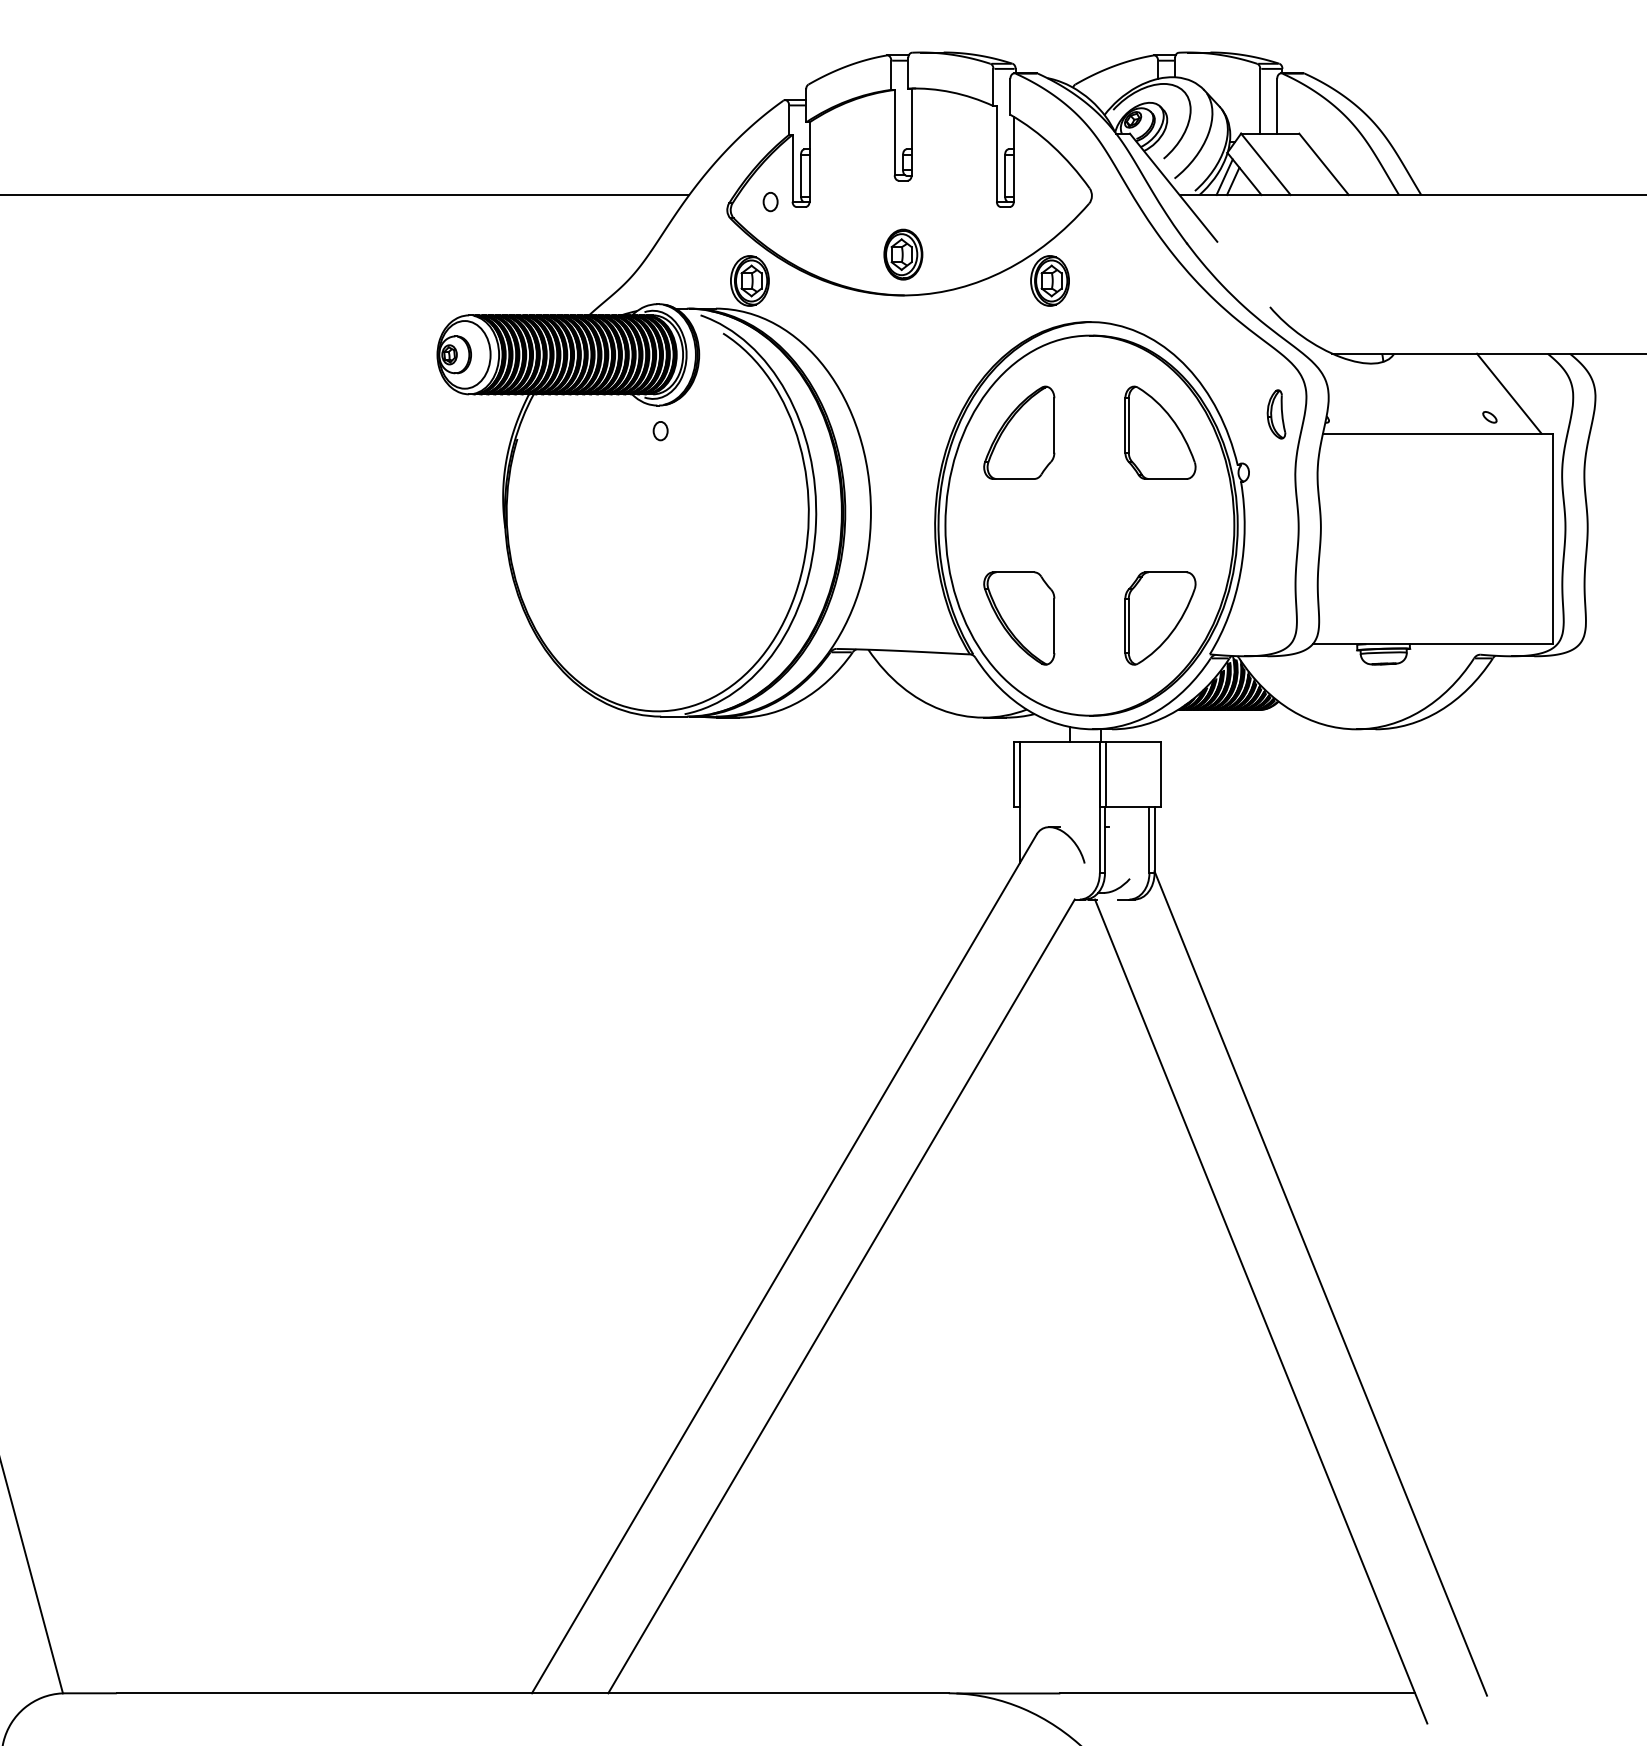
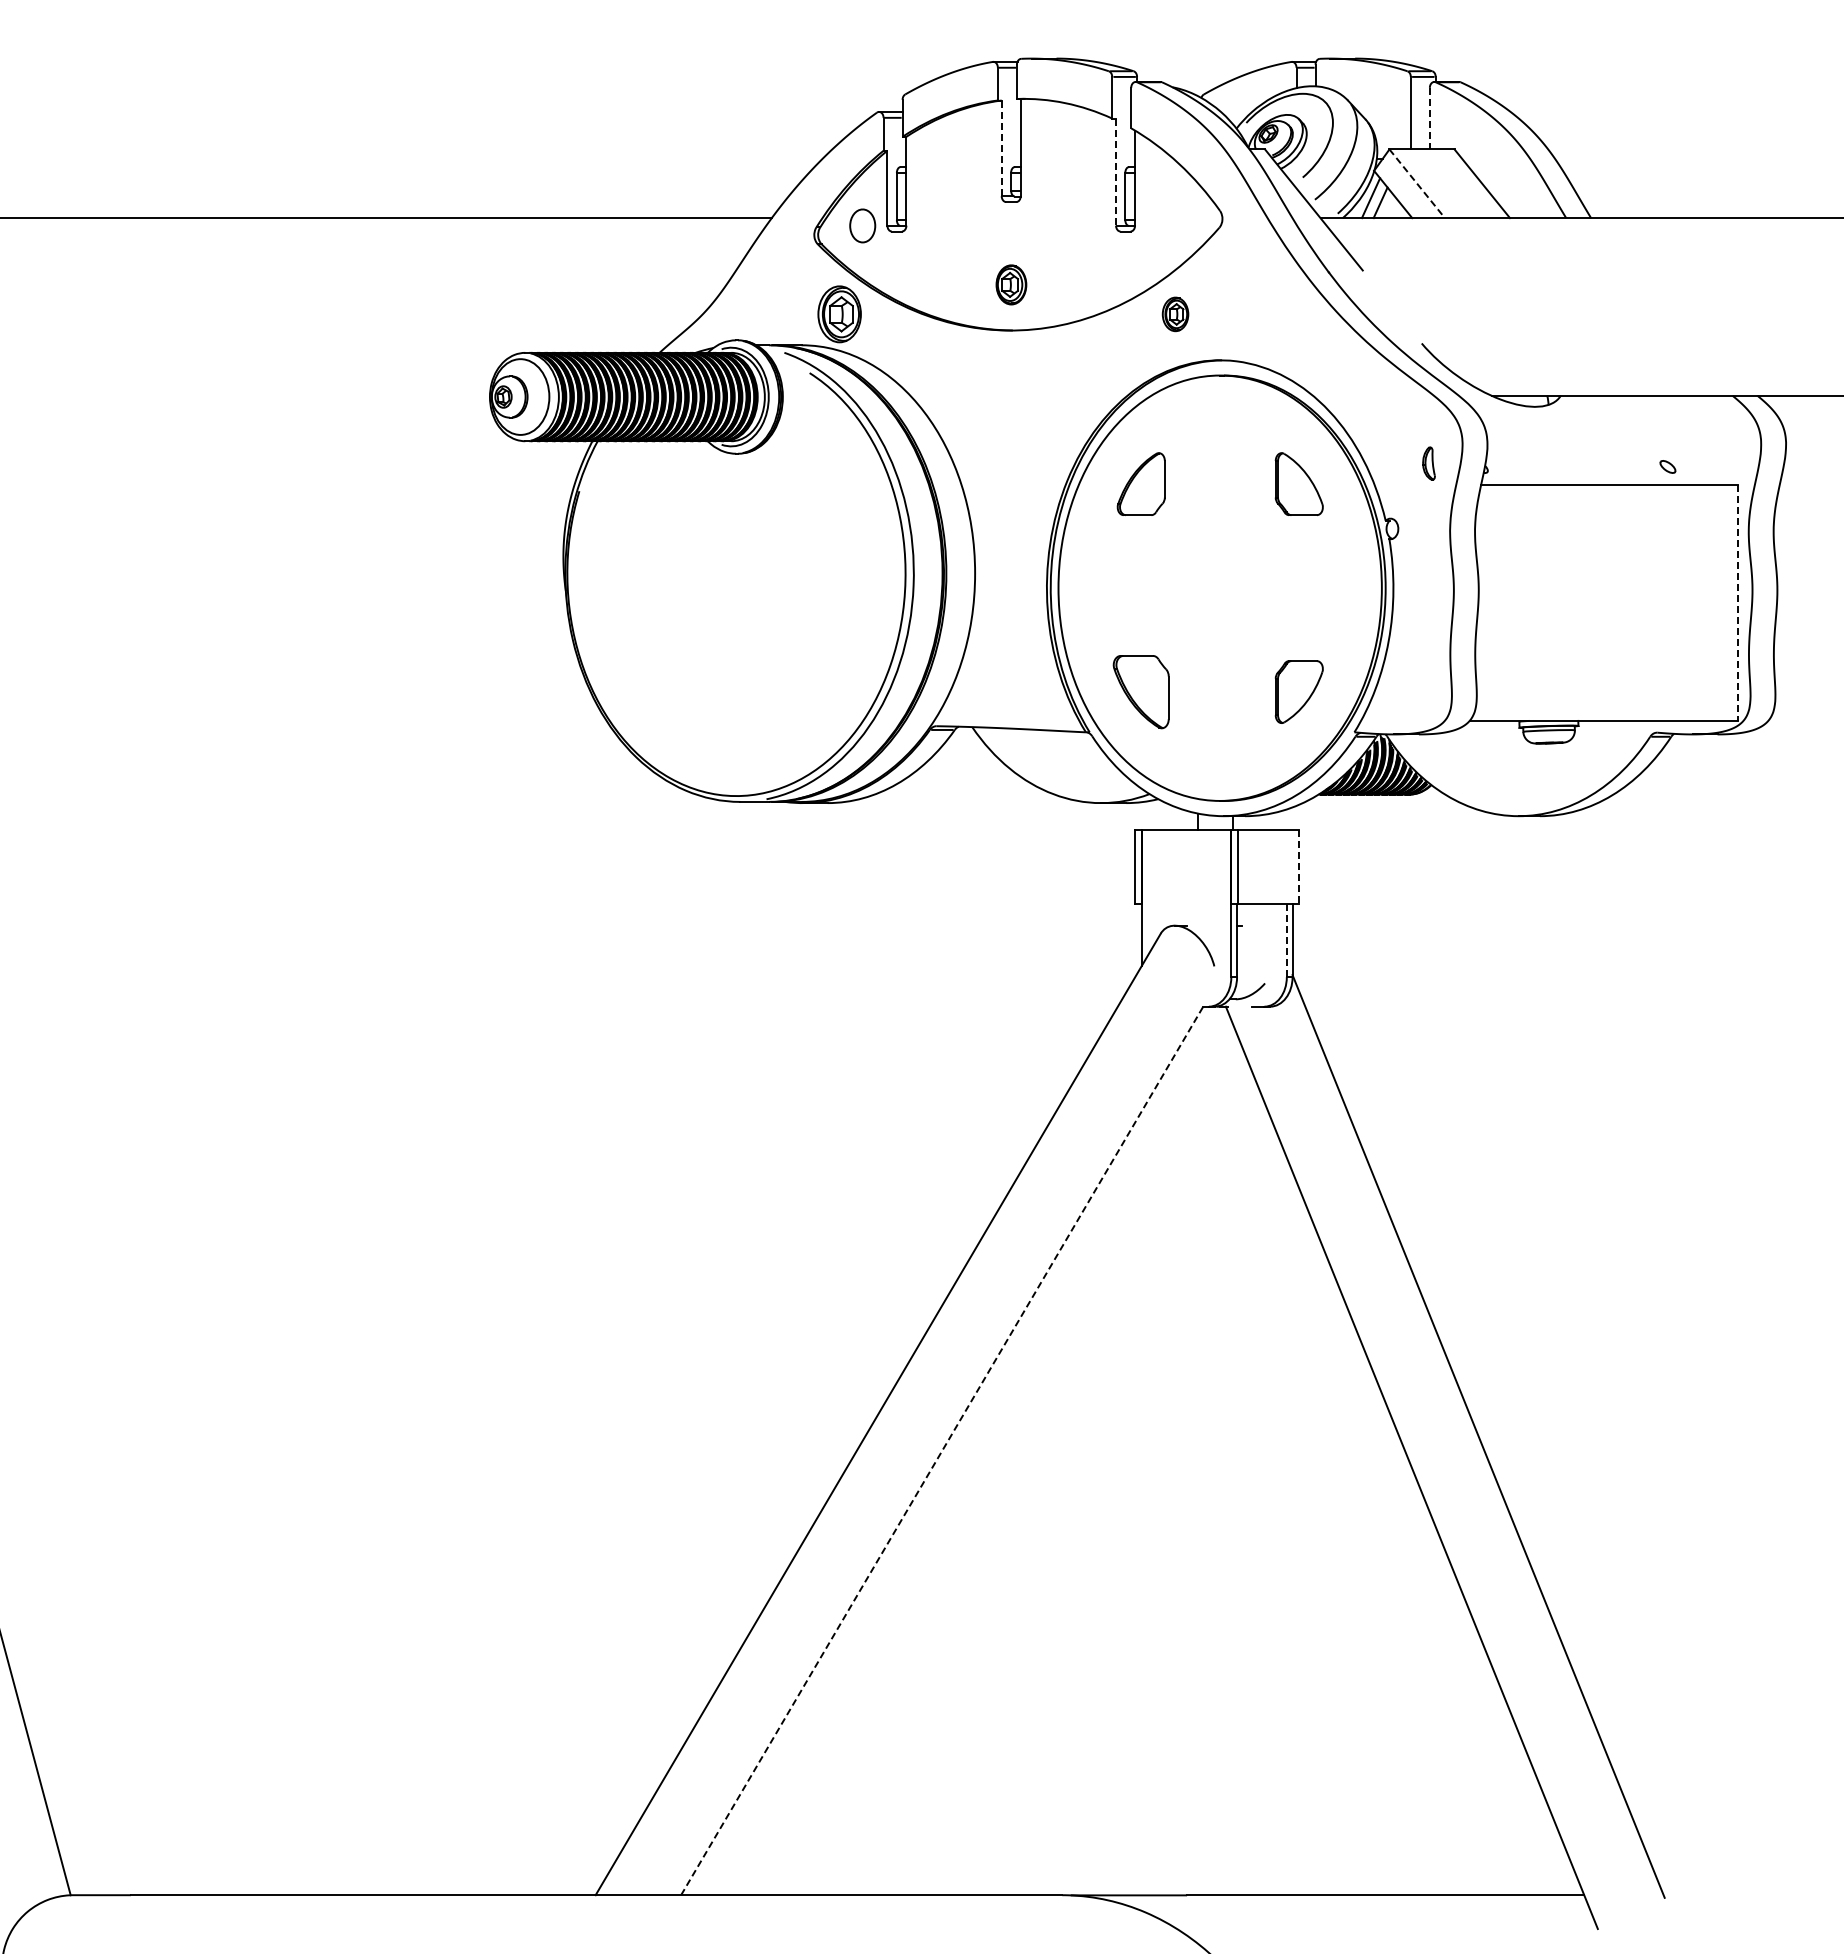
line: (1276, 106) -> (1429, 118), solid -> dashed
line: (894, 132) -> (1001, 148), solid -> dashed
line: (997, 154) -> (1116, 172), solid -> dashed
line: (1266, 164) -> (1417, 184), solid -> dashed
part: (770, 201) -> (862, 225), size x1.6
part: (903, 254) -> (1011, 284), size x0.7
part: (1049, 281) -> (1175, 314), size x0.6
line: (1509, 393) -> (1689, 440), removed
part: (1276, 414) -> (1428, 463), size x0.6
part: (660, 431) -> (739, 482), removed
part: (1019, 432) -> (1141, 483), size x0.6
part: (1160, 432) -> (1299, 483), size x0.6
line: (1552, 539) -> (1738, 603), solid -> dashed
part: (1019, 617) -> (1141, 691), size x0.7
part: (1160, 617) -> (1299, 691), size x0.6
line: (1160, 774) -> (1299, 866), solid -> dashed
line: (1149, 840) -> (1286, 940), solid -> dashed
line: (841, 1296) -> (942, 1450), solid -> dashed

